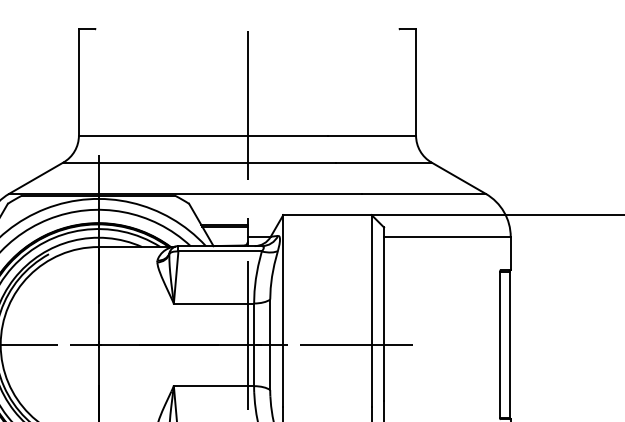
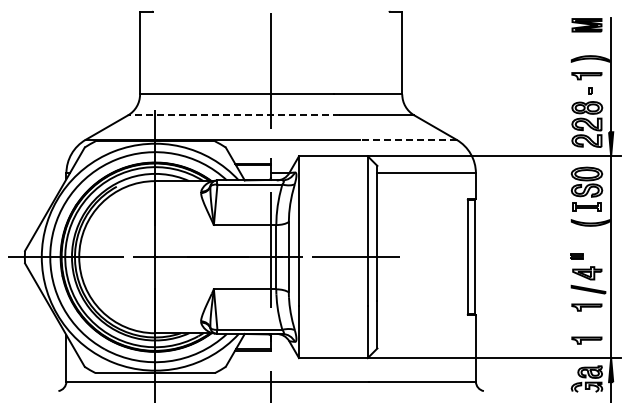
line: (199, 162) -> (233, 115), solid -> dashed
line: (422, 193) -> (407, 139), solid -> dashed

